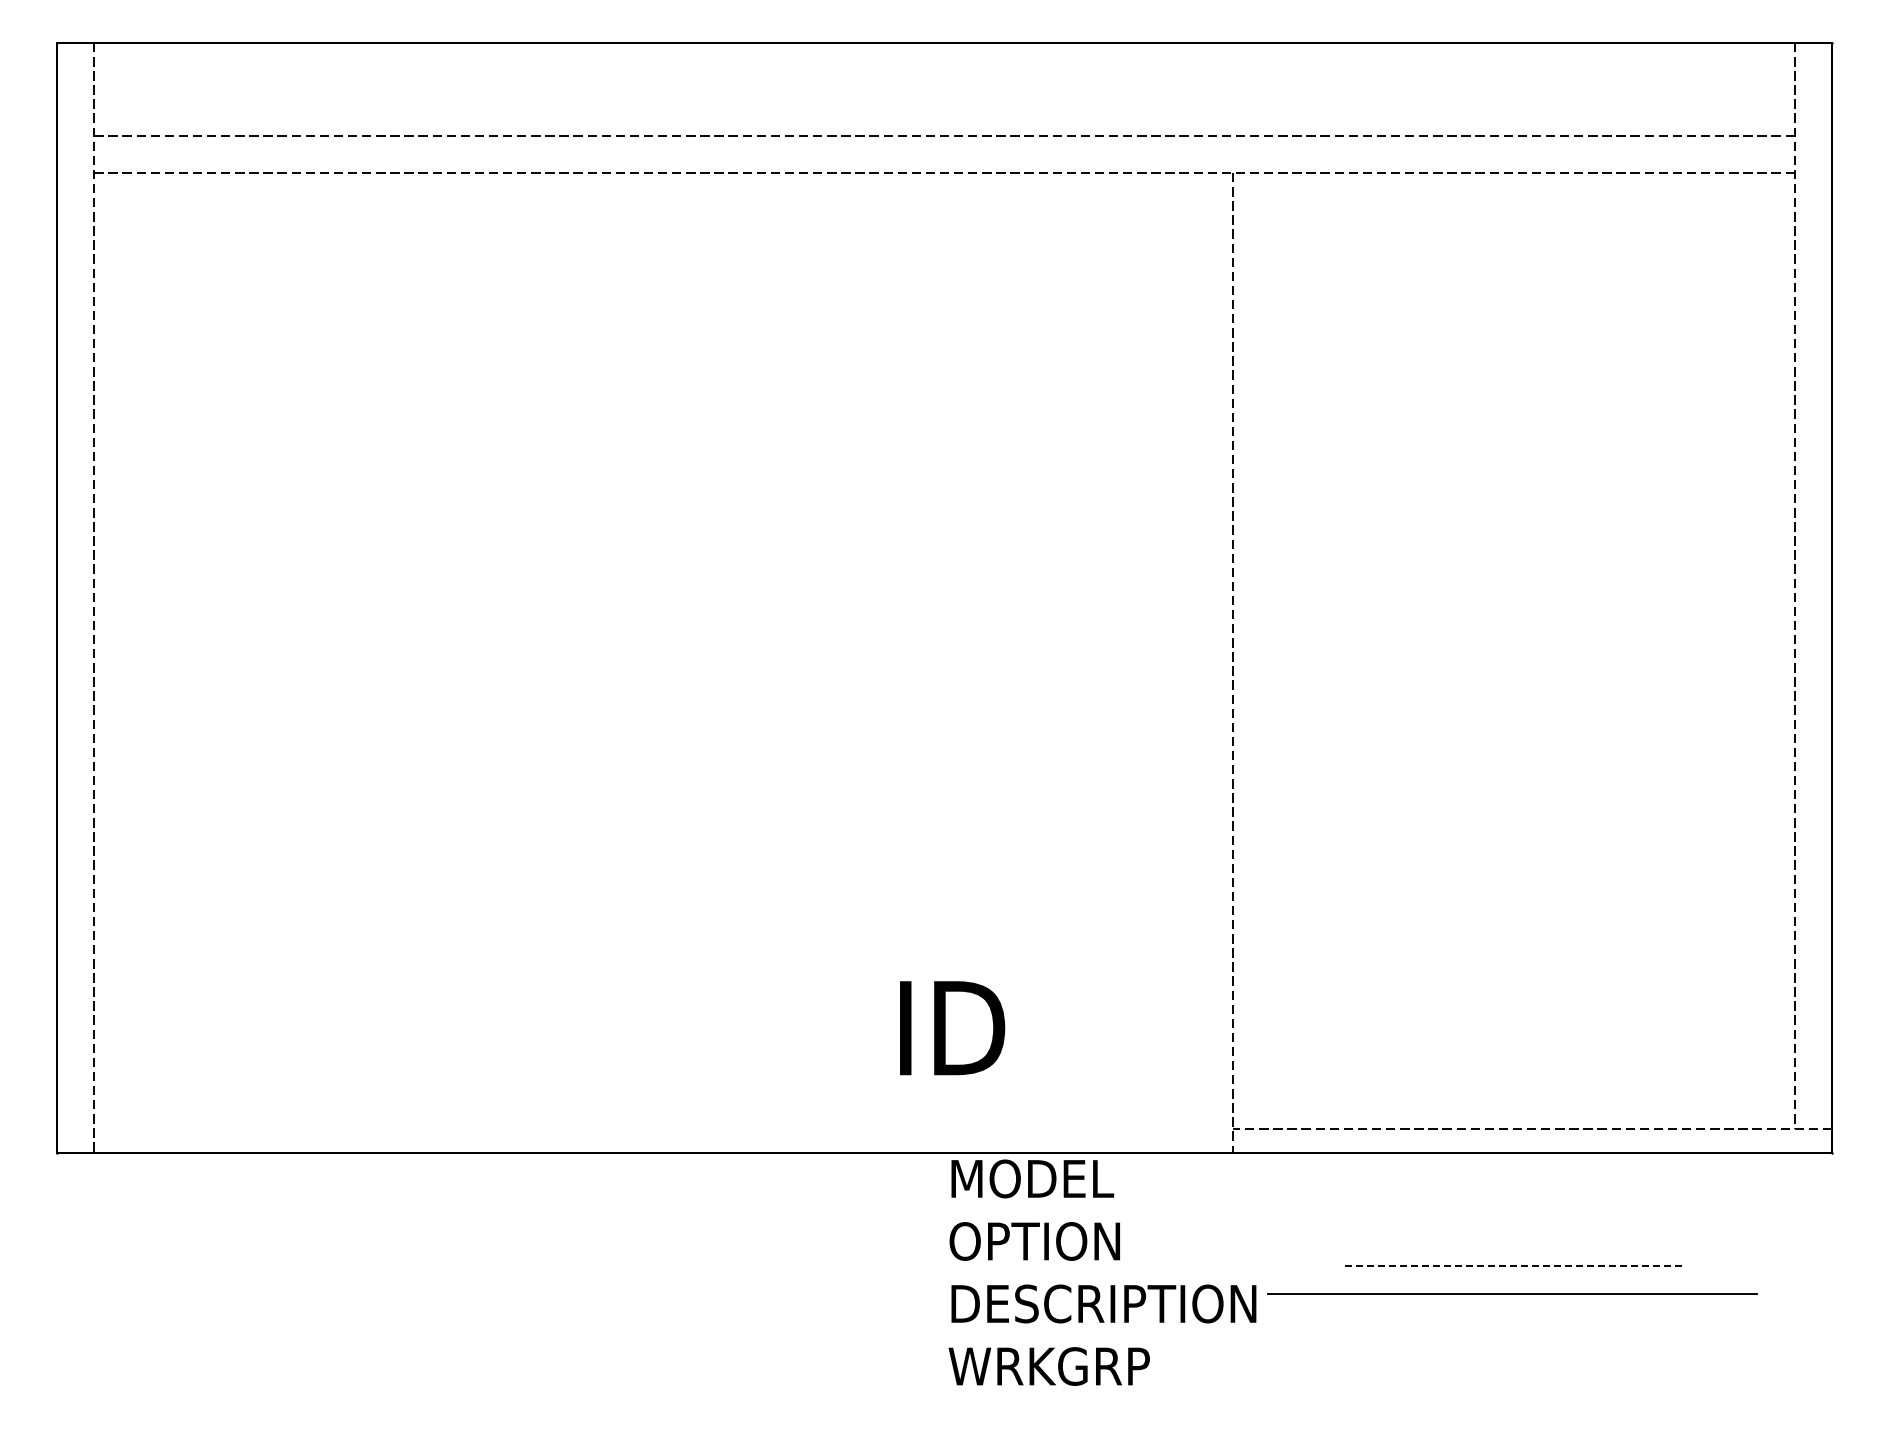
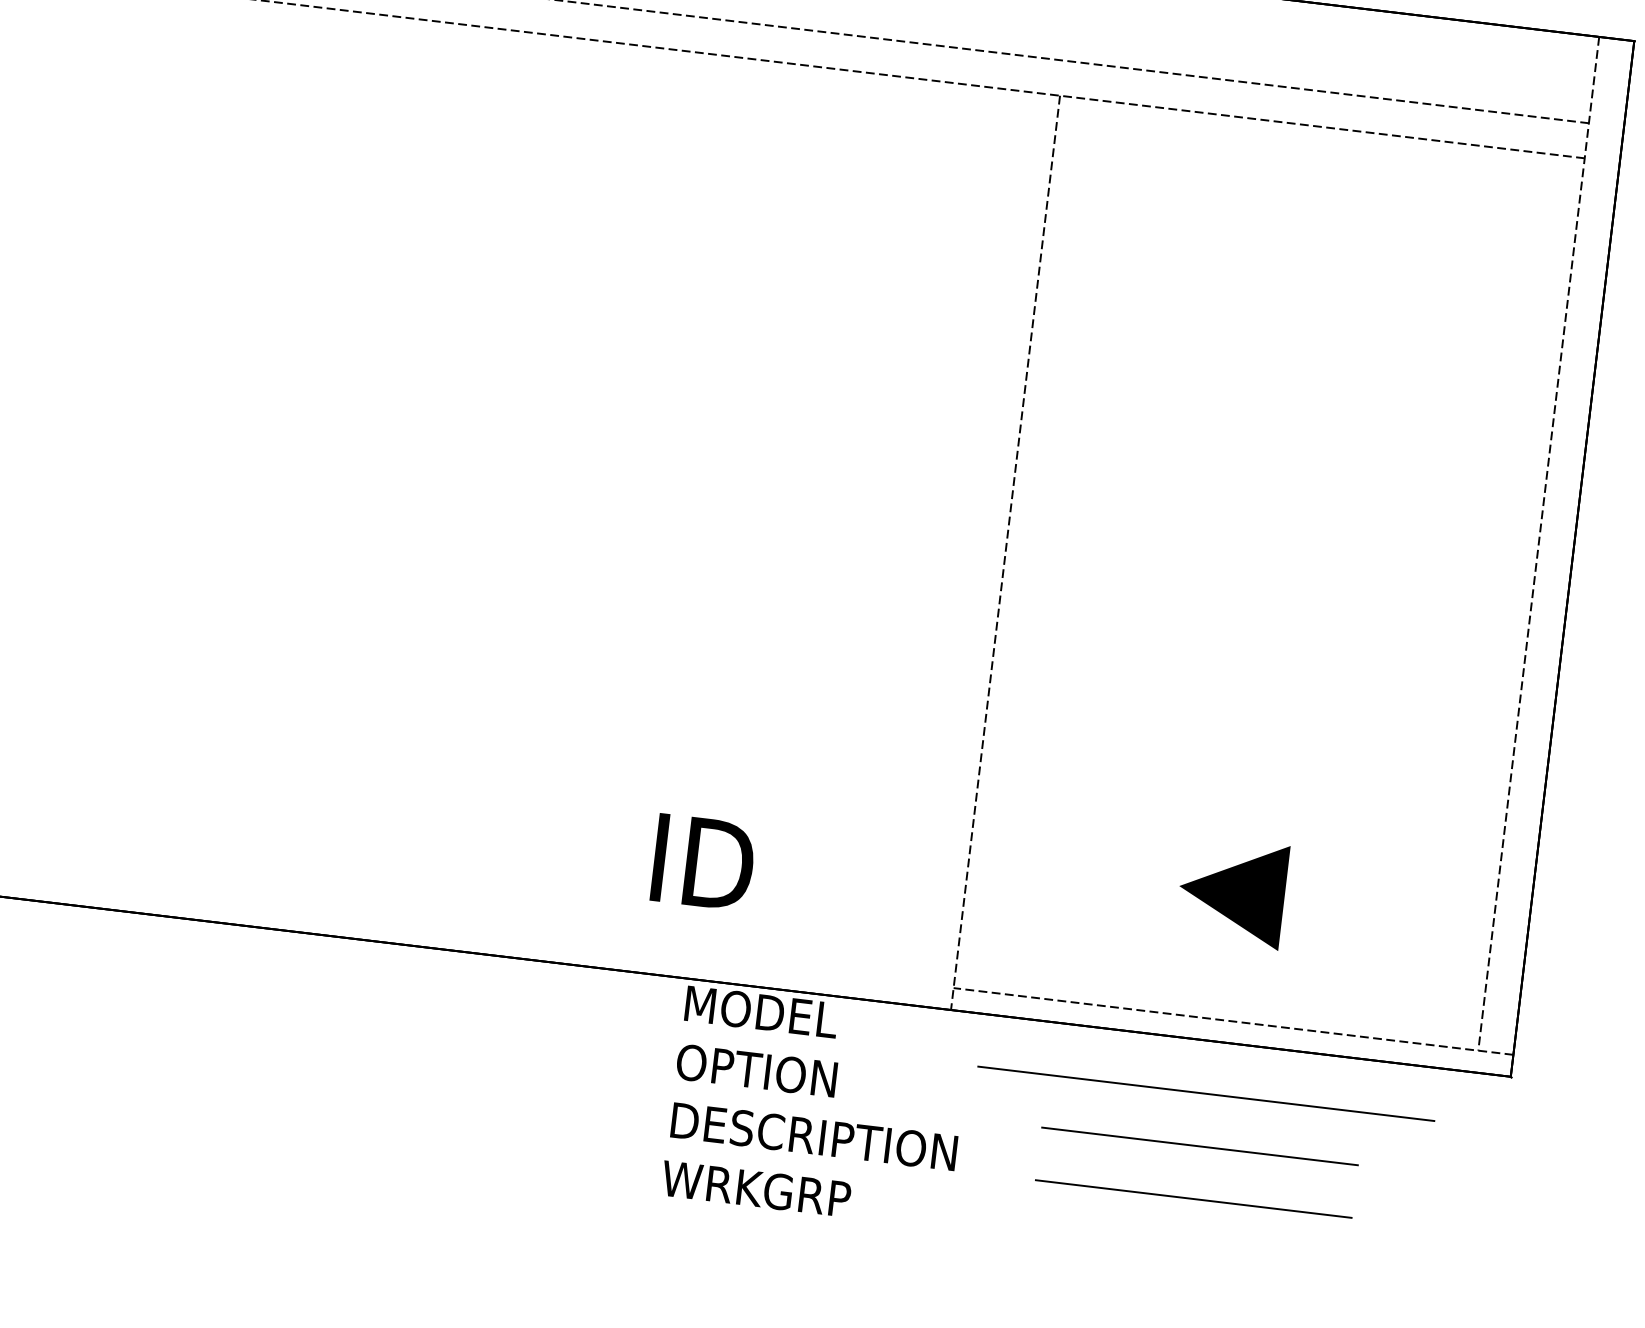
line: (1514, 993) -> (1231, 892), added
line: (1512, 1265) -> (1199, 1146), dashed -> solid
line: (1512, 1293) -> (1206, 1093), moved
line: (1512, 1321) -> (1193, 1198), added

